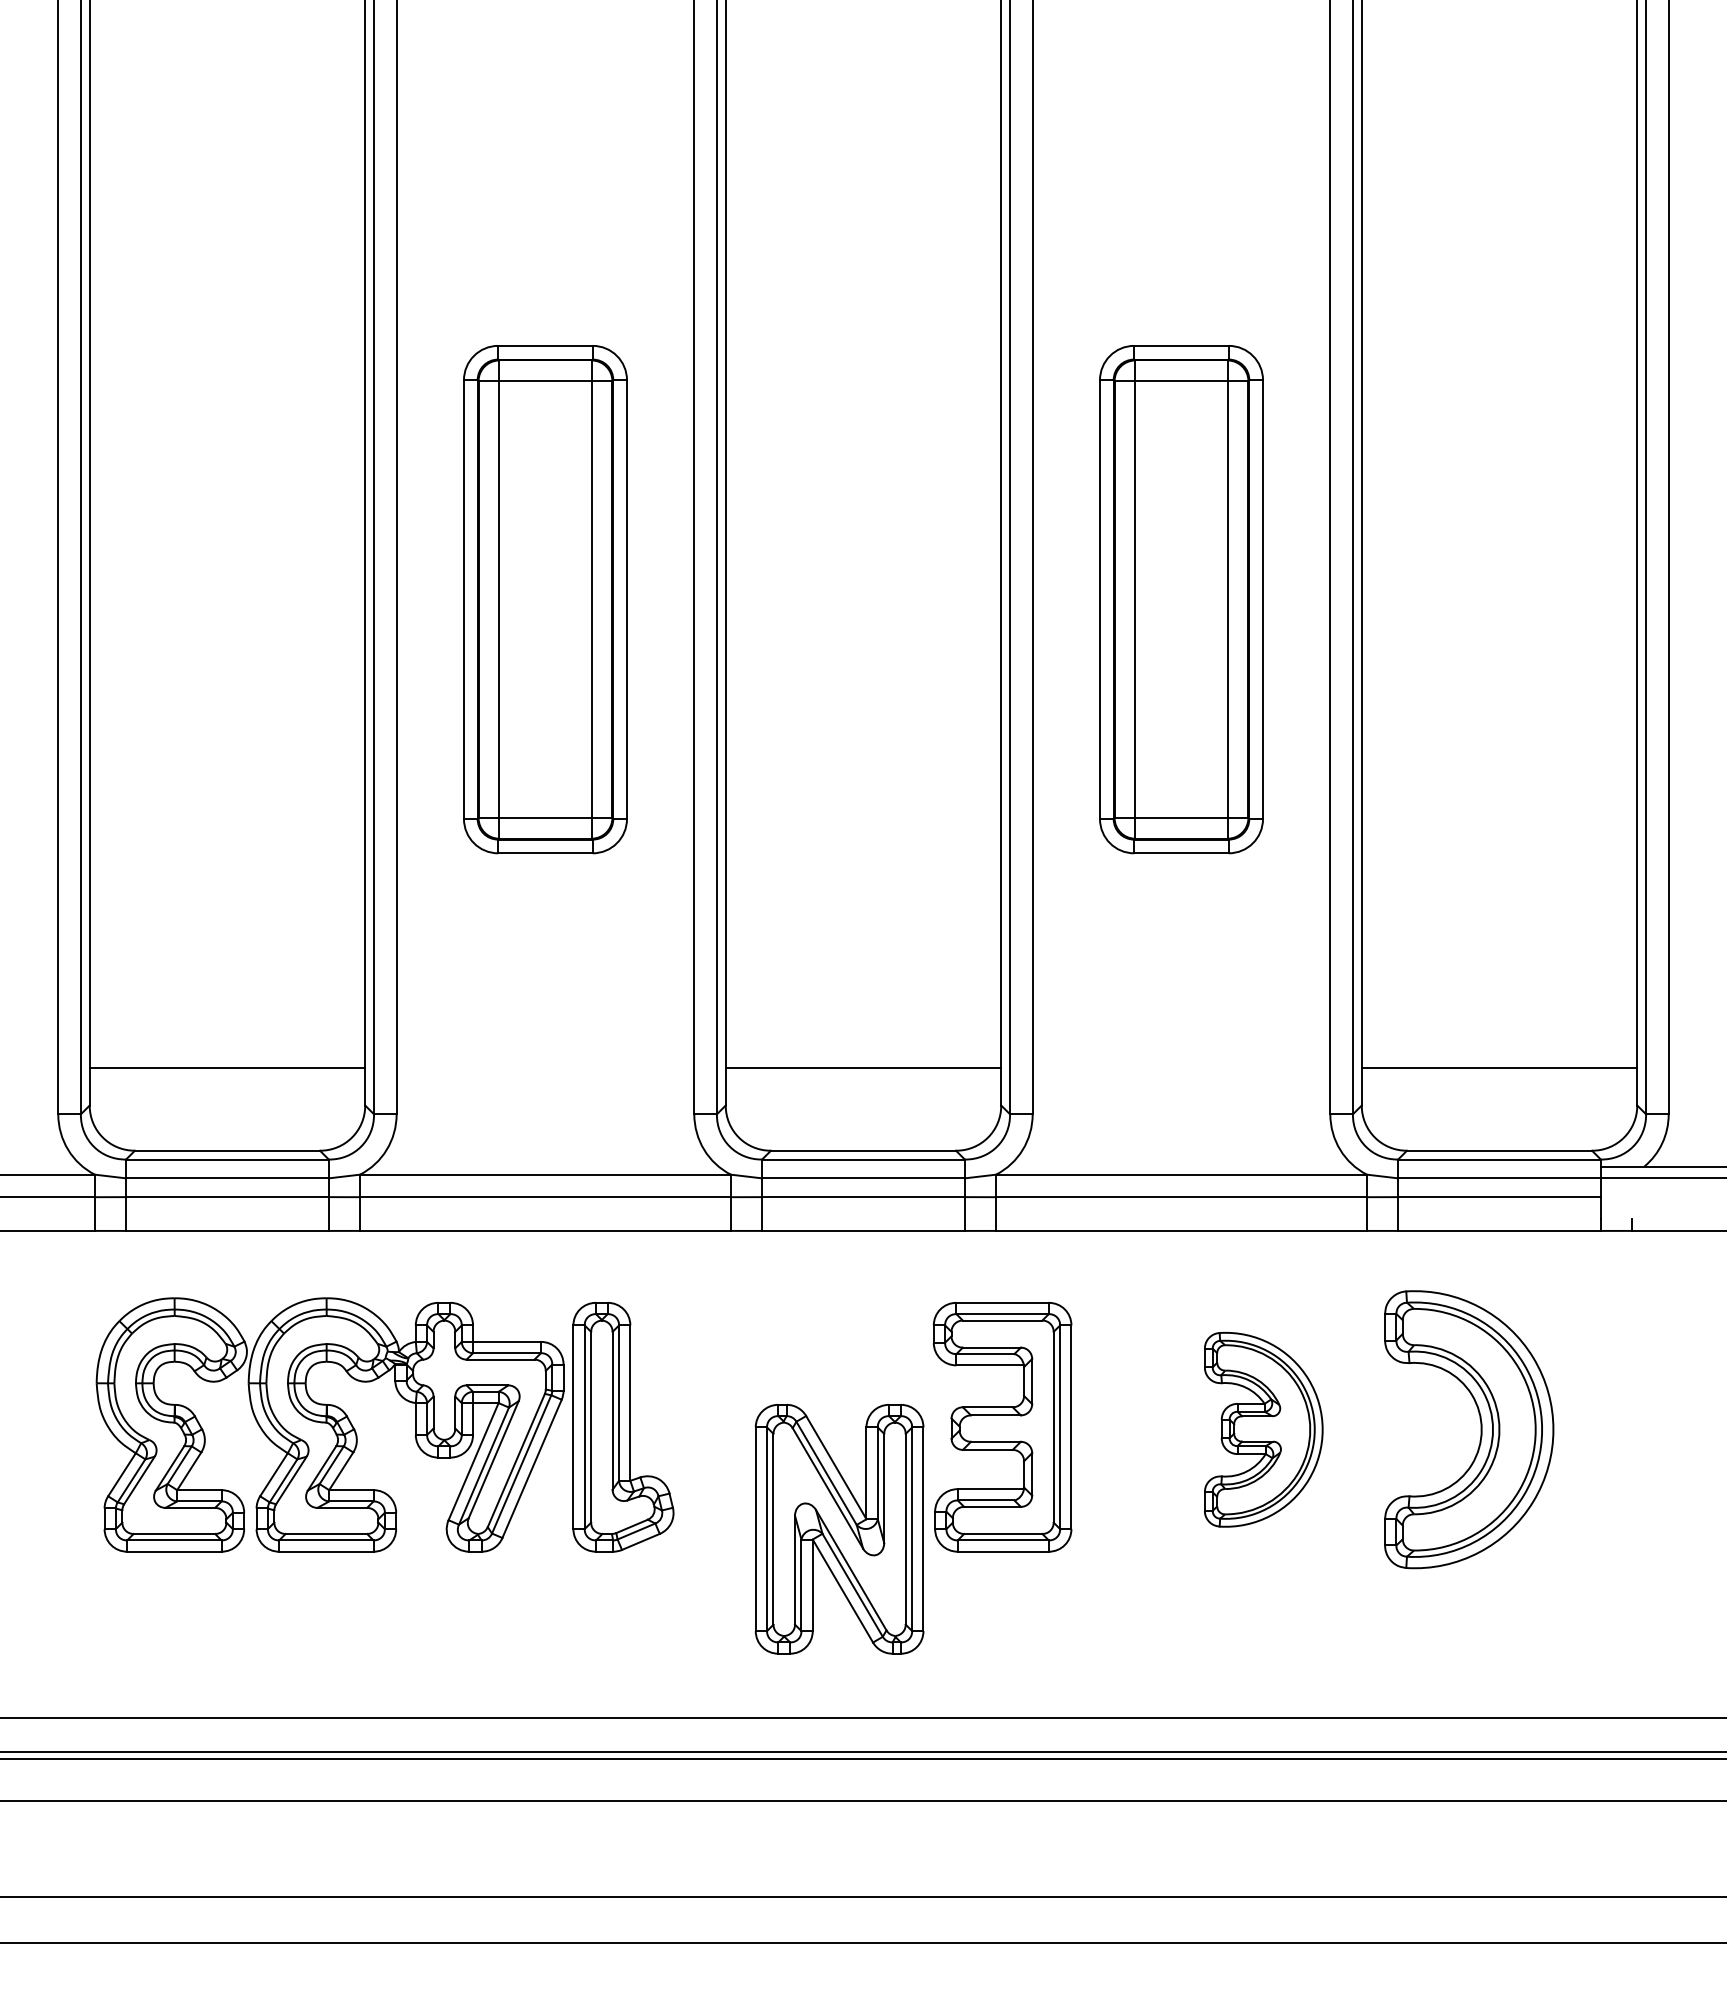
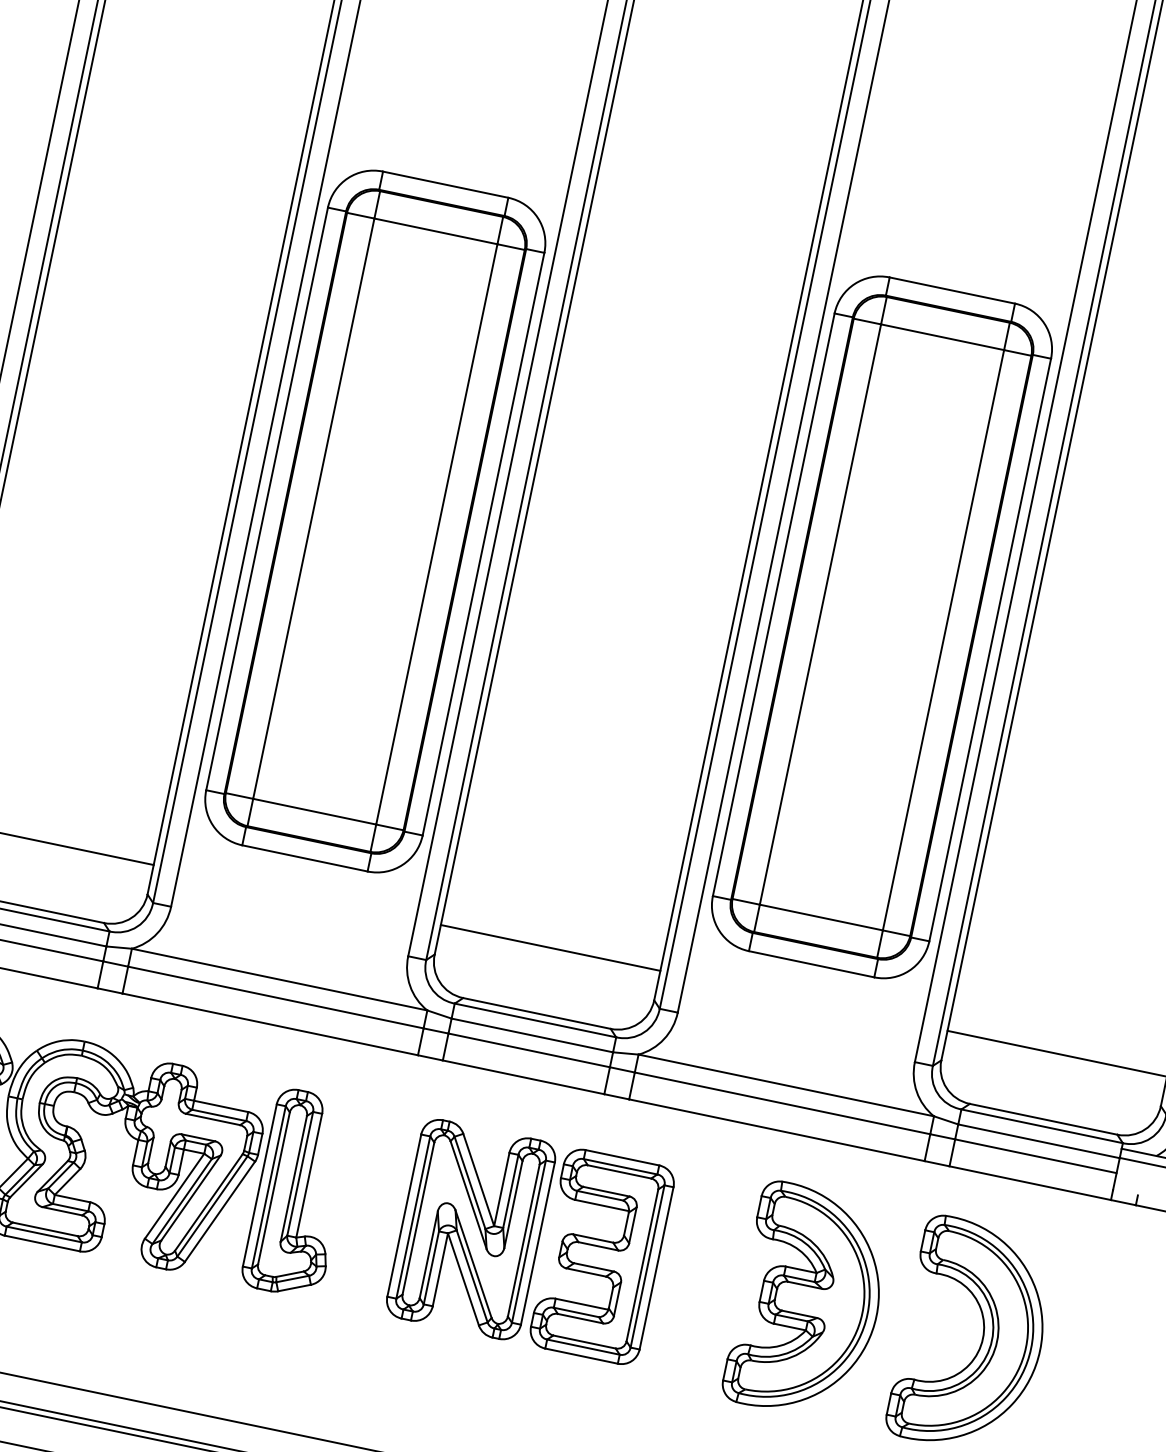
part: (545, 599) -> (375, 521), size x1.67
part: (1181, 599) -> (882, 627), size x1.67
part: (1263, 1429) -> (809, 1302), size x1.43
part: (839, 1529) -> (470, 1229), moved

